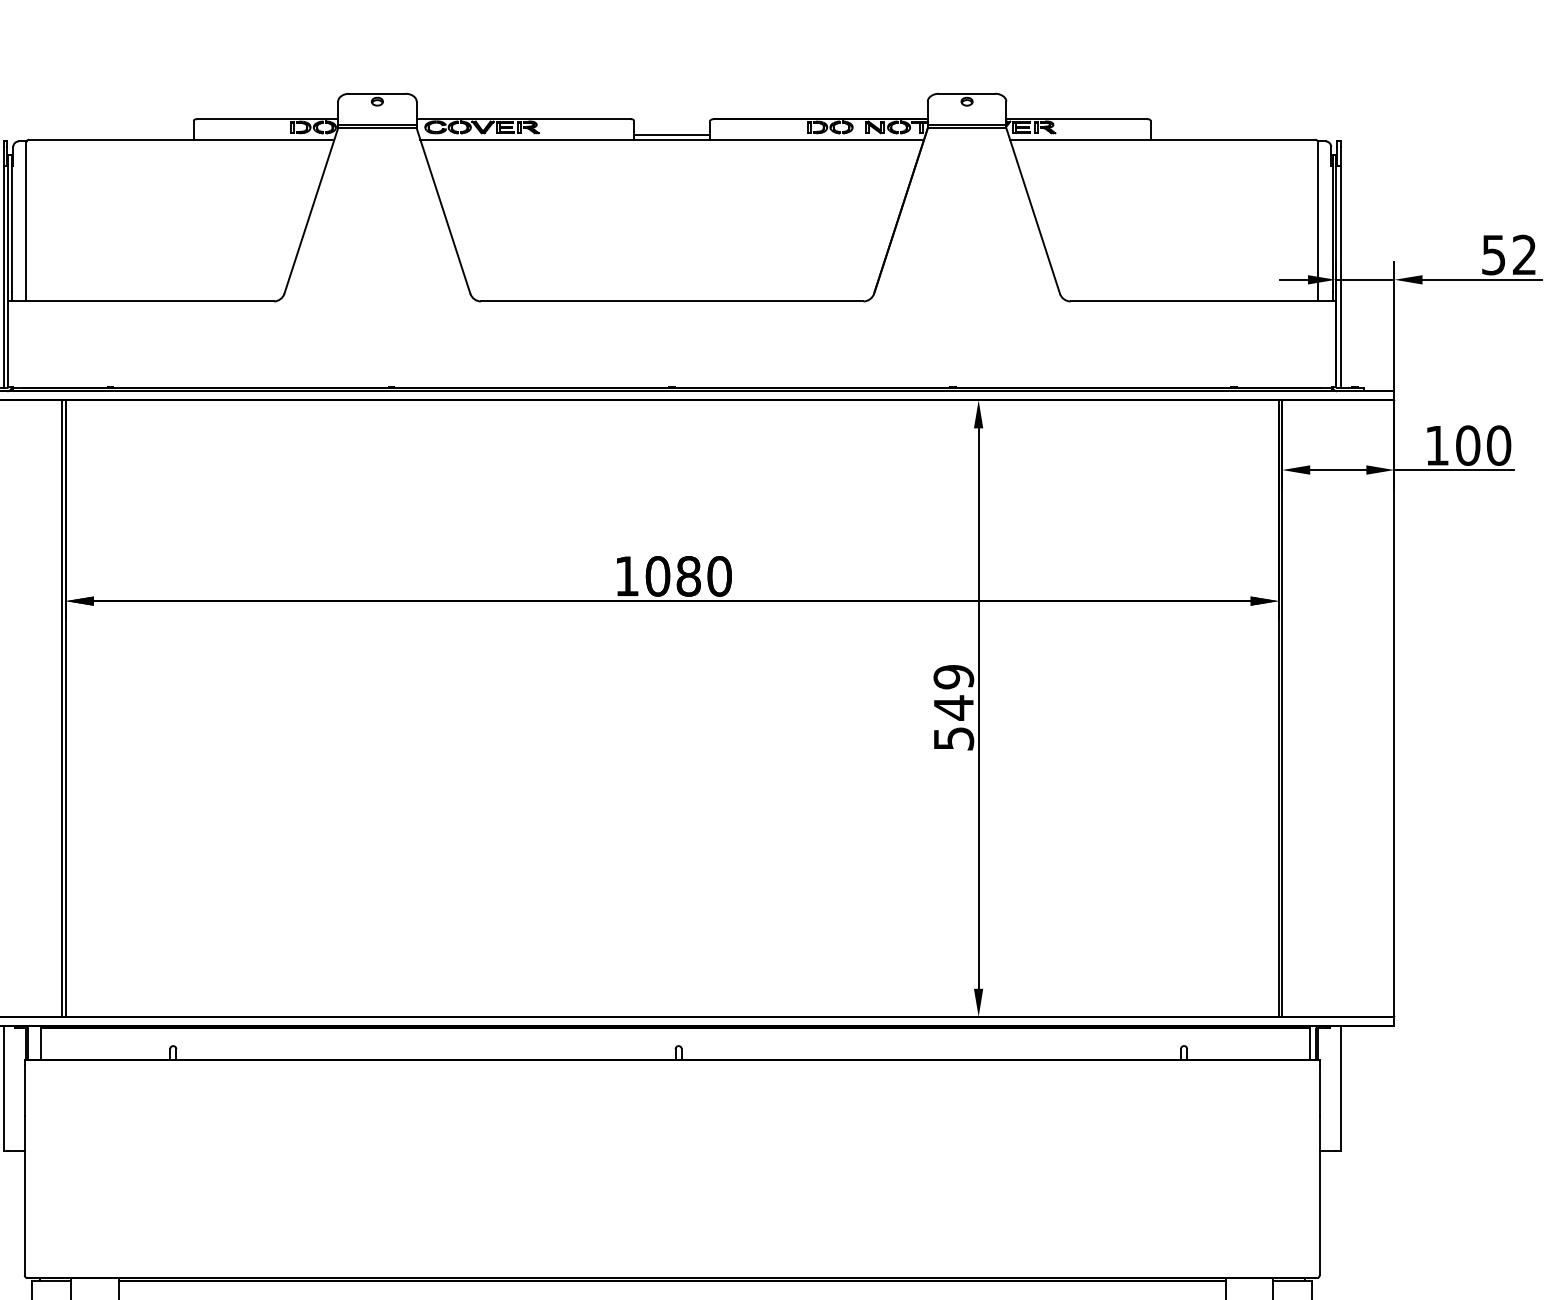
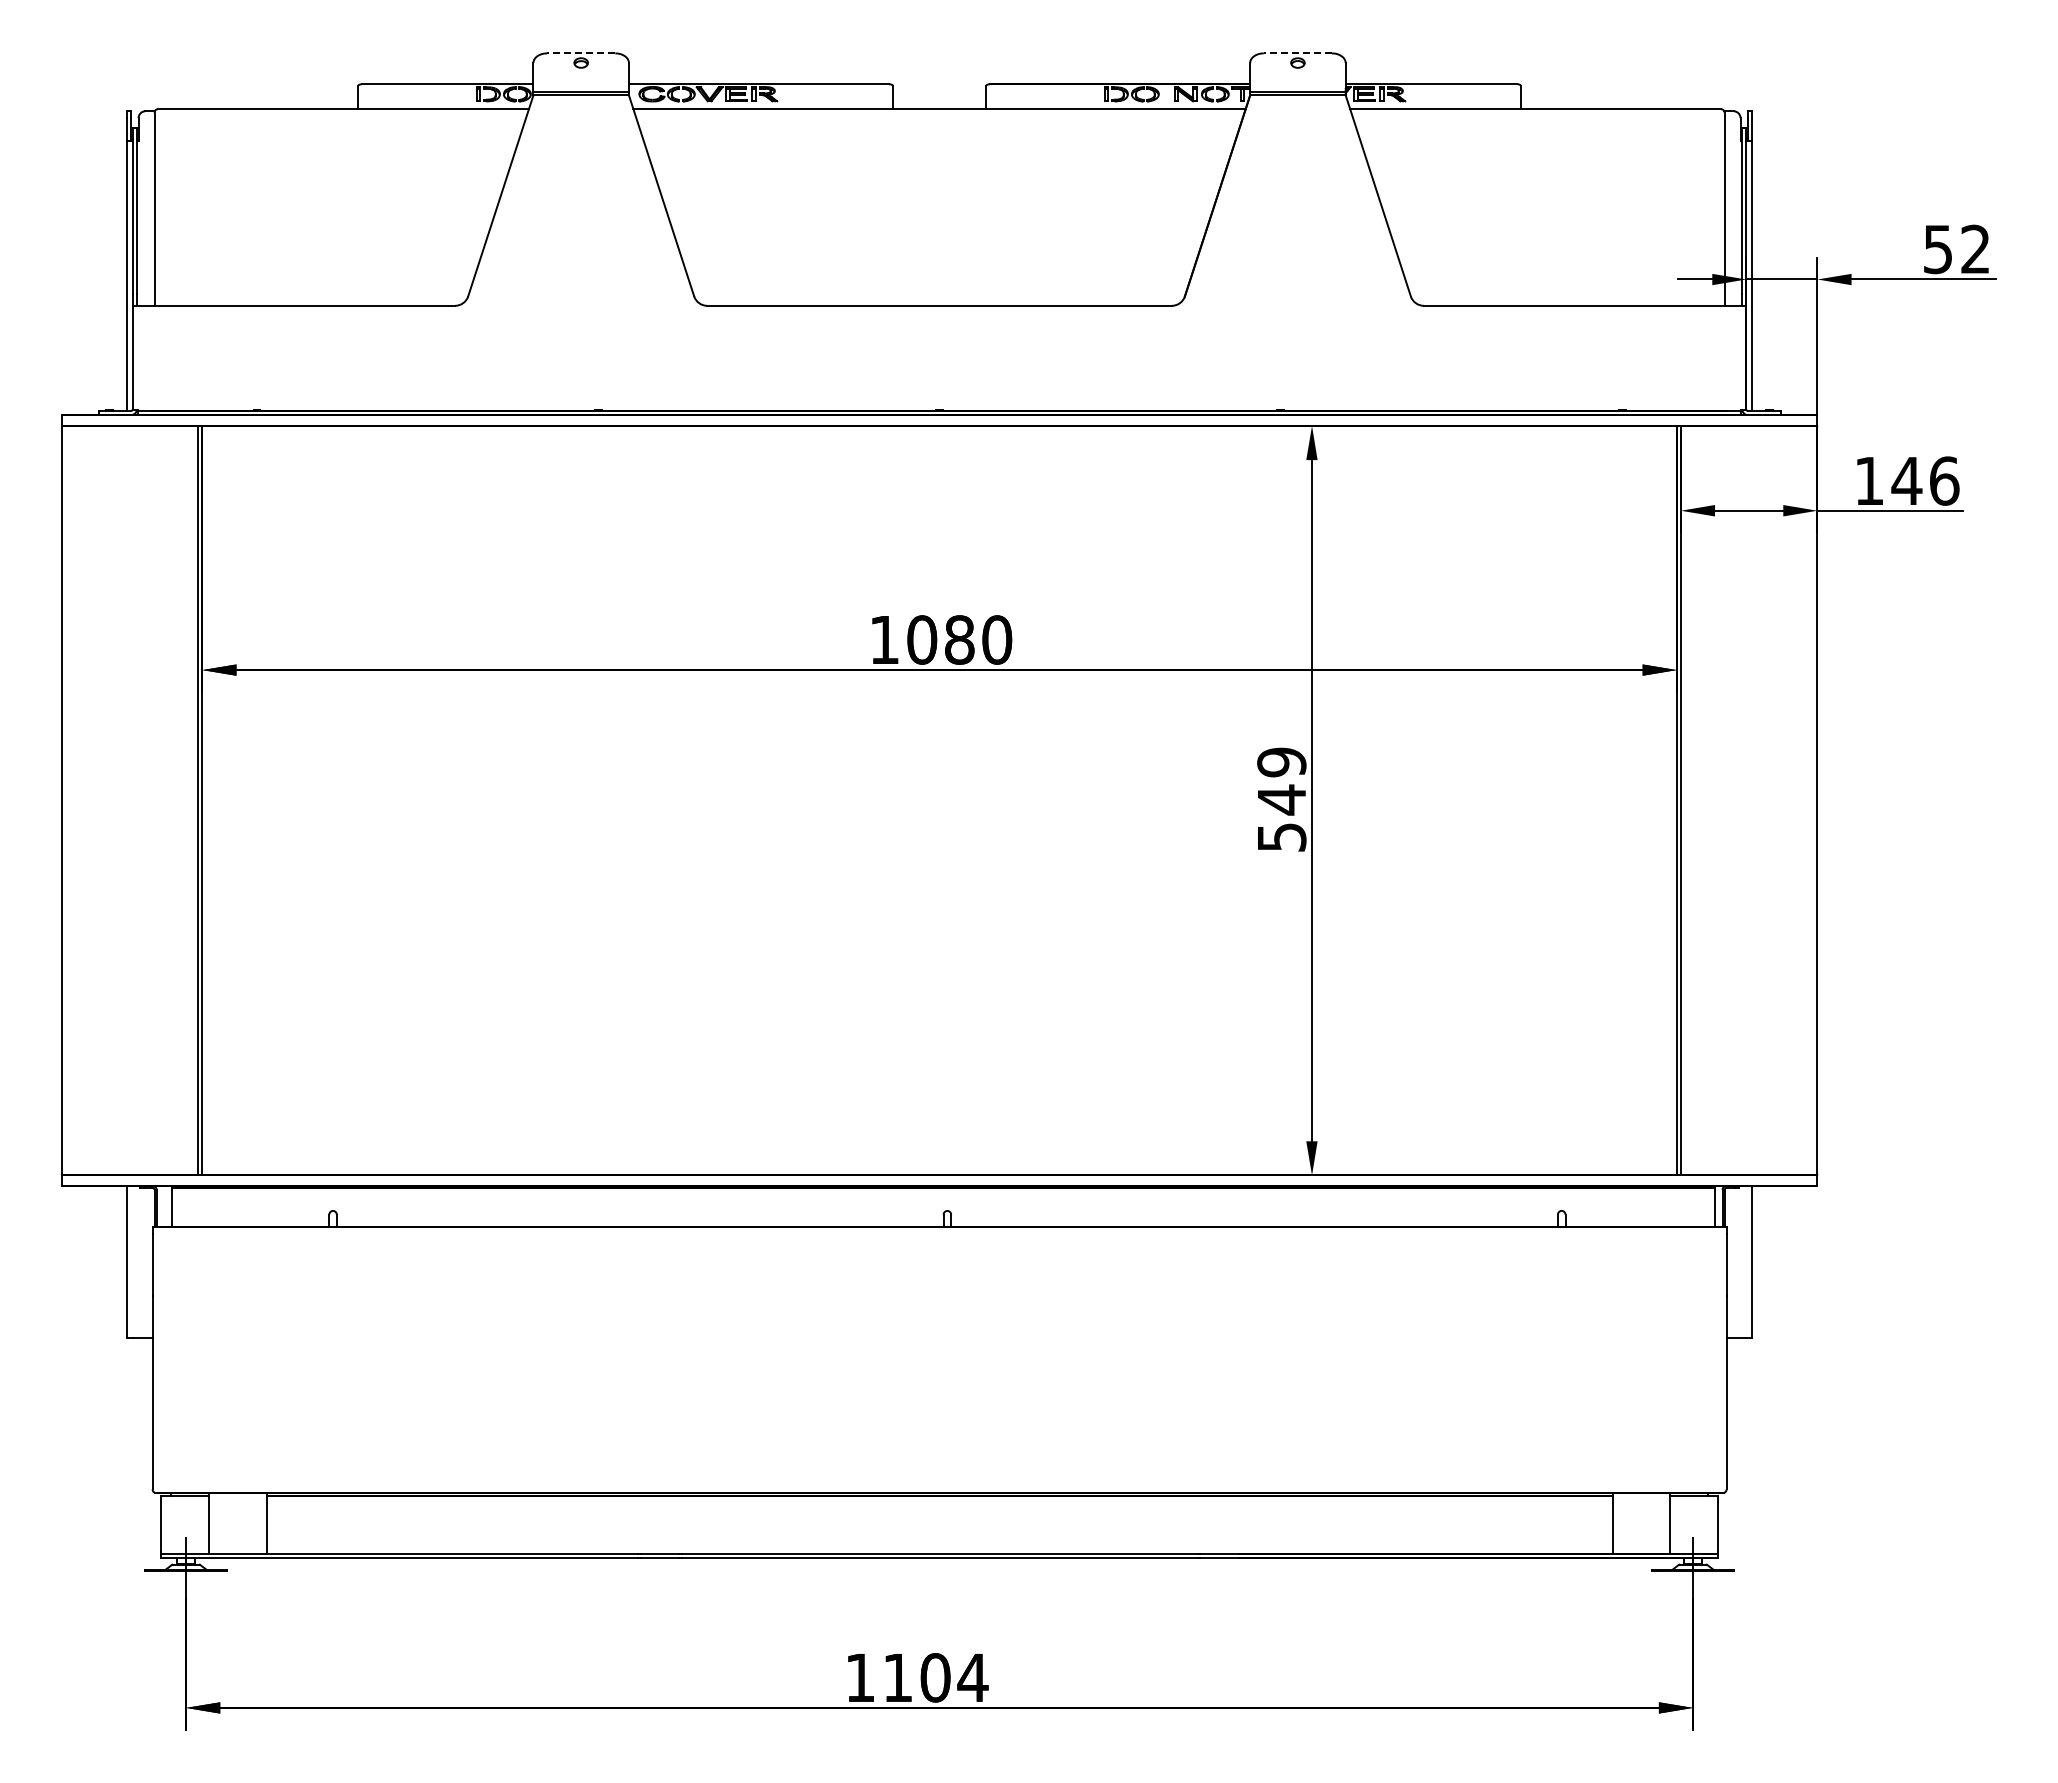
line: (376, 93) -> (580, 53), solid -> dashed
line: (966, 93) -> (1297, 53), solid -> dashed
line: (672, 135) -> (939, 103), removed
text: (1483, 445) -> (1925, 480), 100 -> 146

